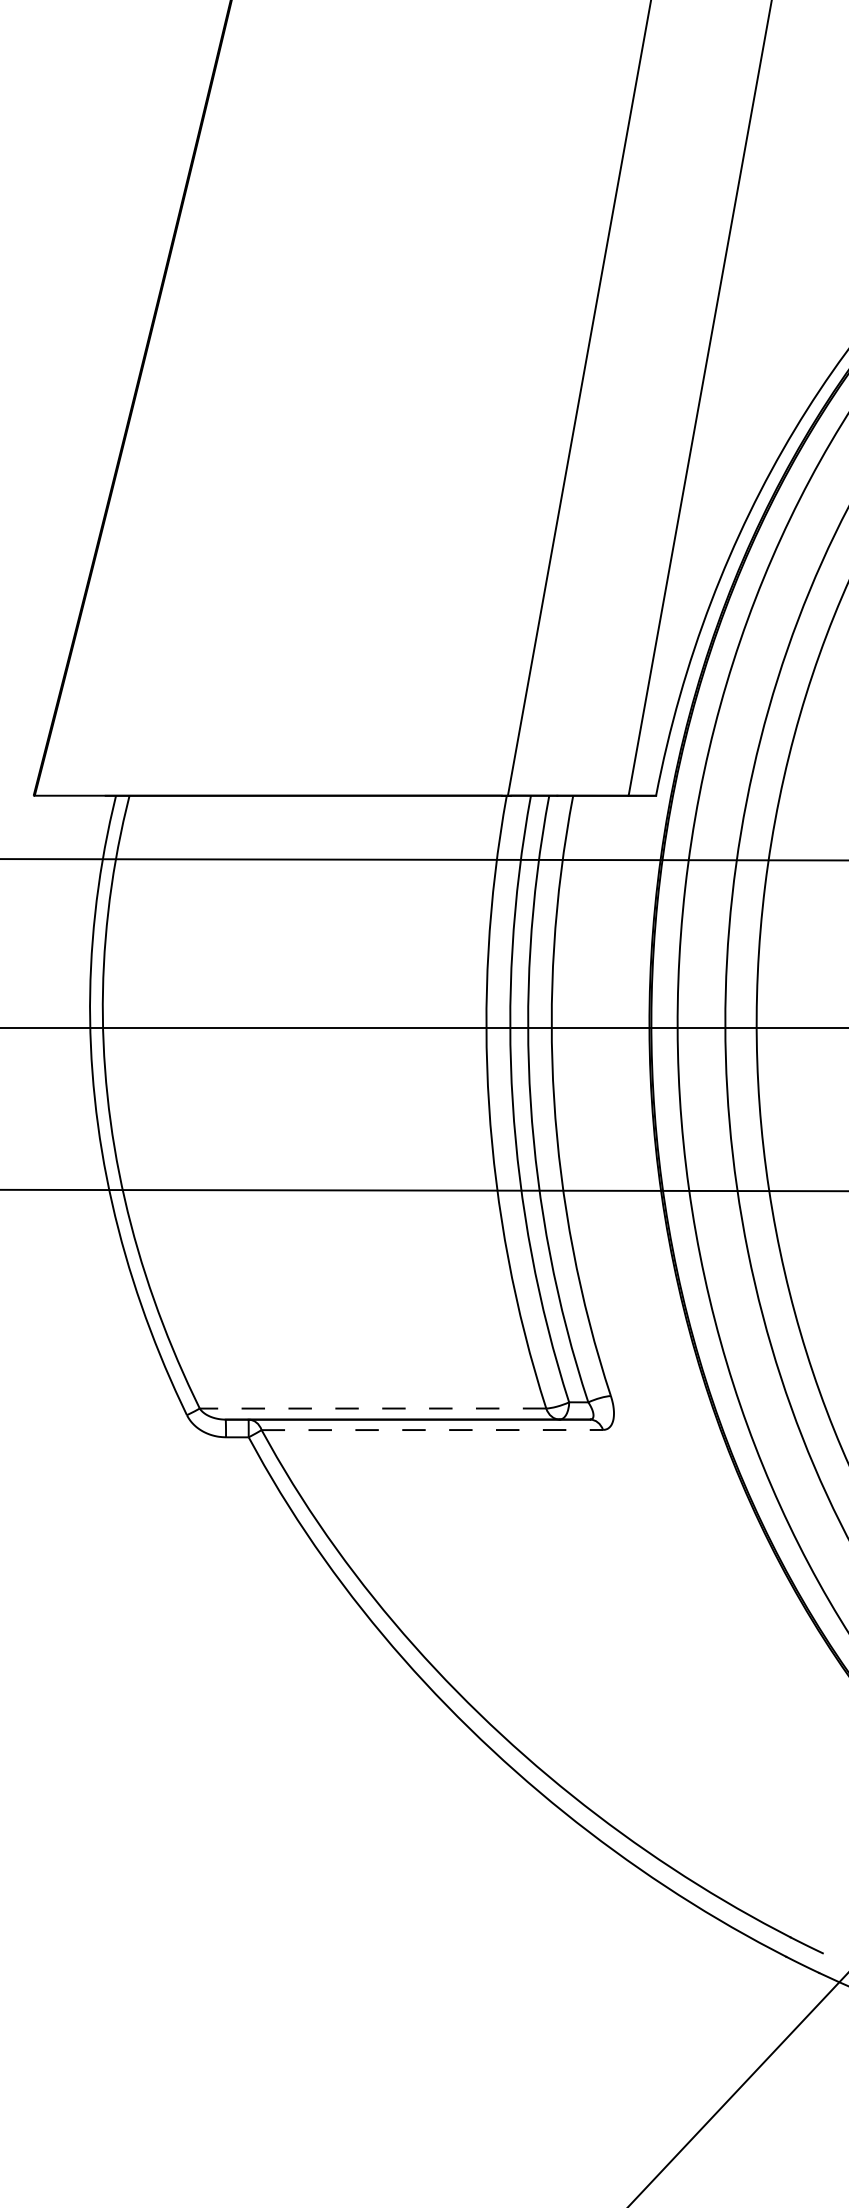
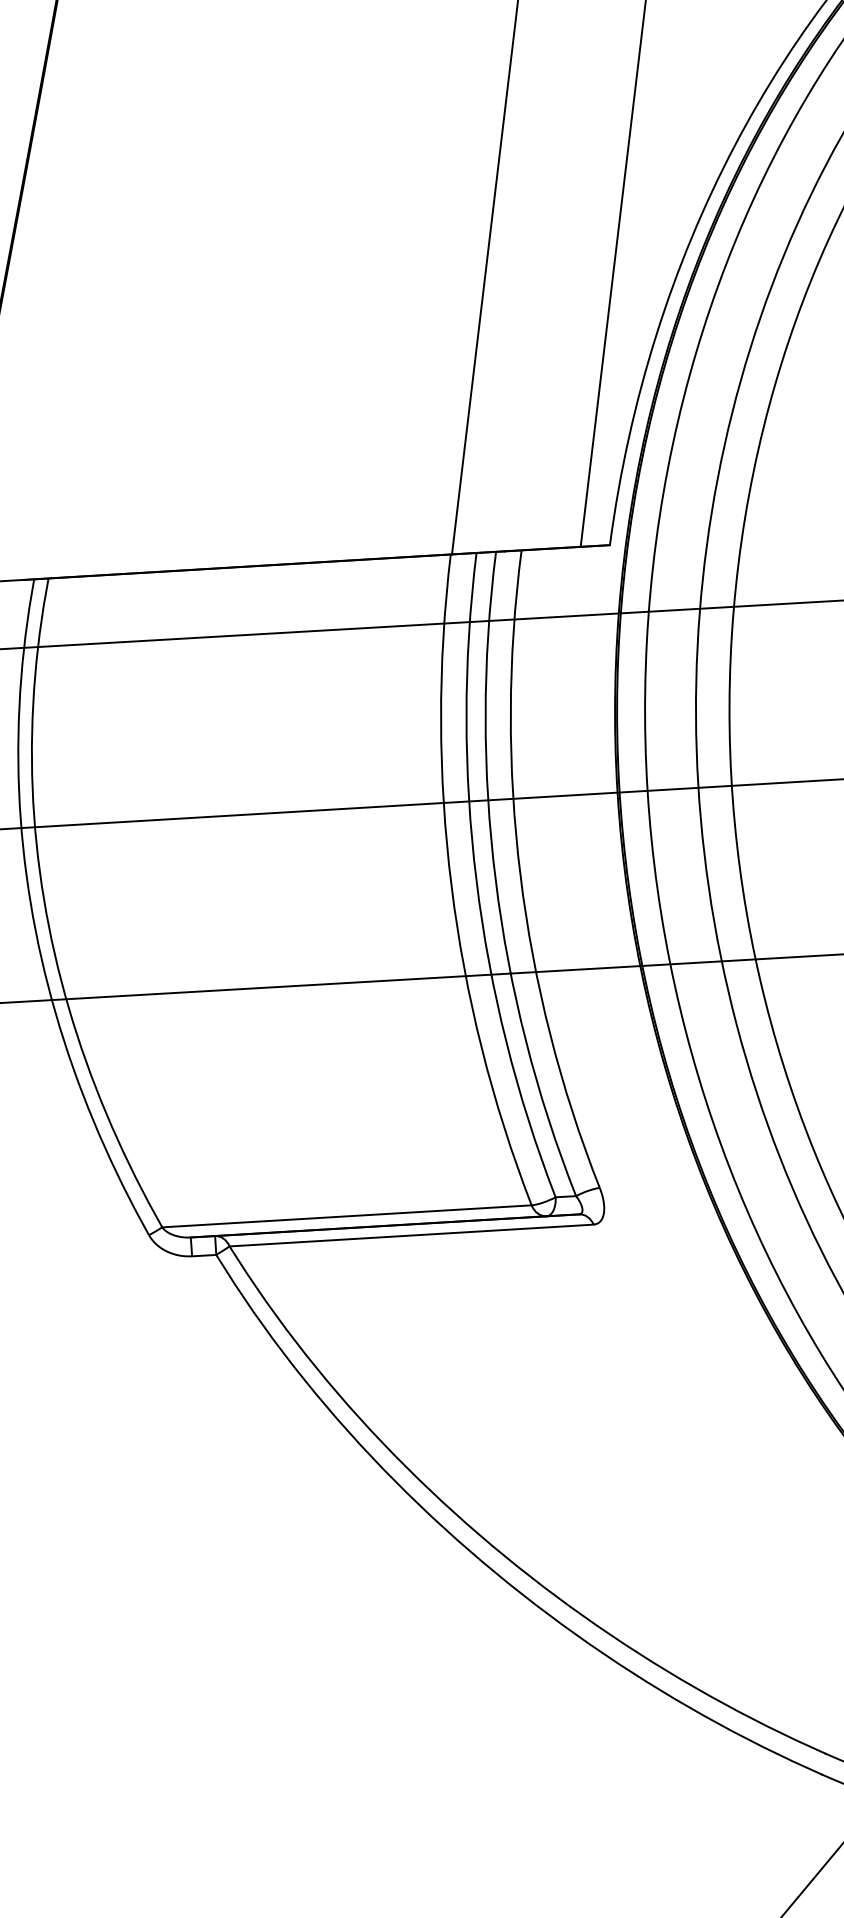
line: (372, 1408) -> (346, 1216), dashed -> solid
line: (432, 1430) -> (411, 1235), dashed -> solid

